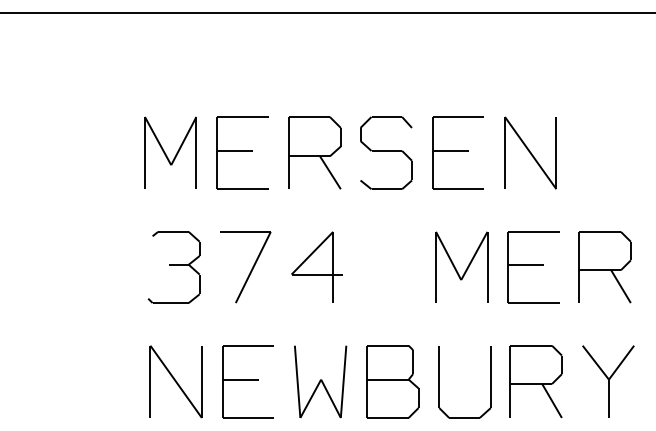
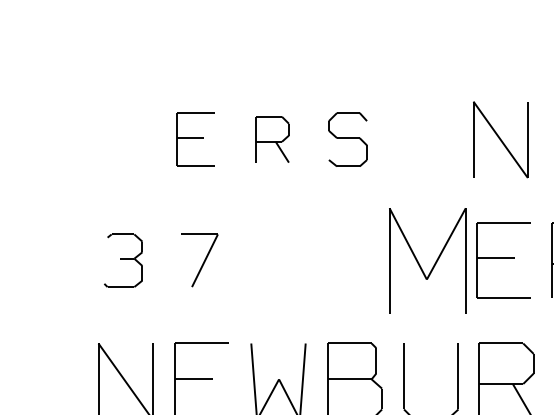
part: (170, 152) -> (119, 139), removed
part: (242, 152) -> (195, 139), size x0.7
part: (314, 152) -> (272, 139), size x0.6
part: (386, 152) -> (348, 139), size x0.7
part: (457, 152) -> (423, 139), removed
part: (316, 266) -> (274, 259), removed
part: (461, 266) -> (427, 259), size x1.4
part: (173, 267) -> (122, 260), size x0.7
part: (245, 267) -> (199, 260), size x0.7

